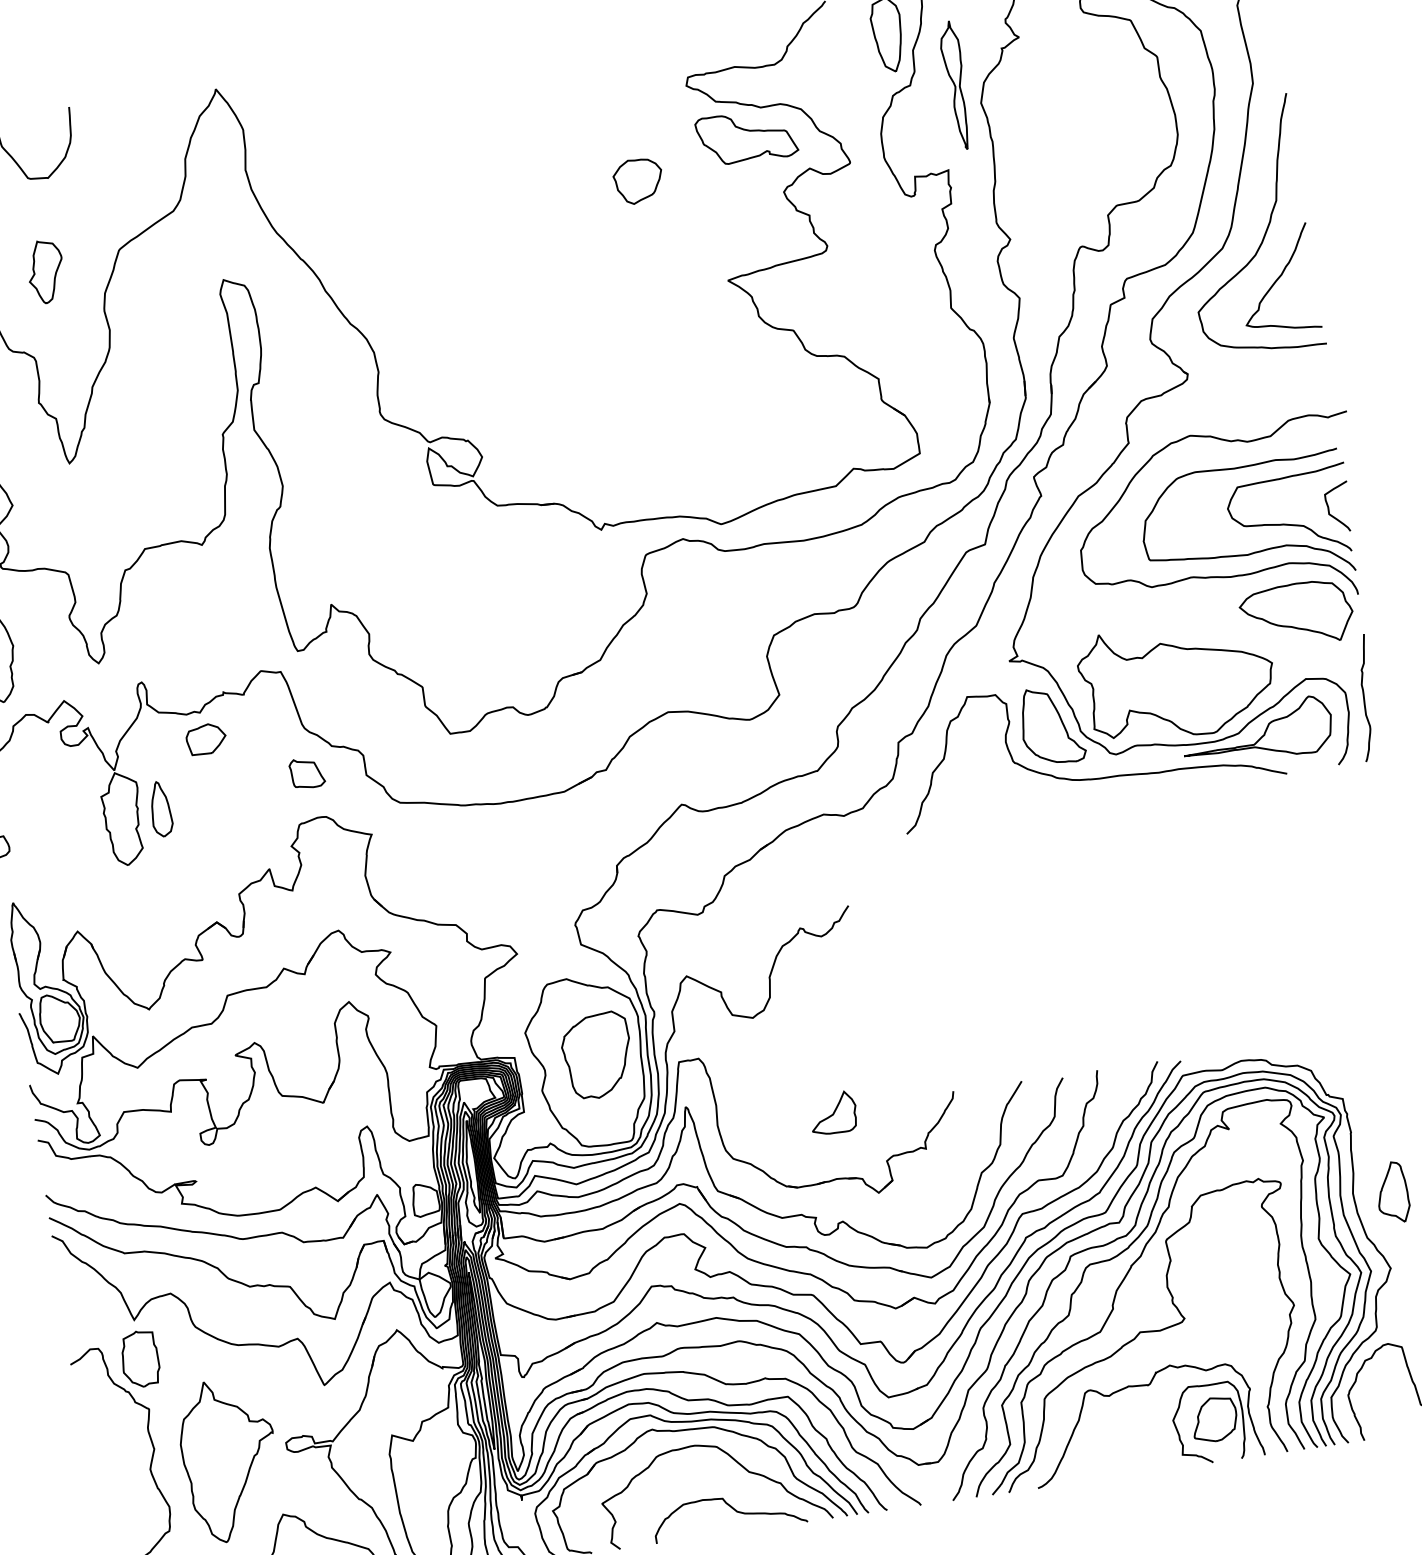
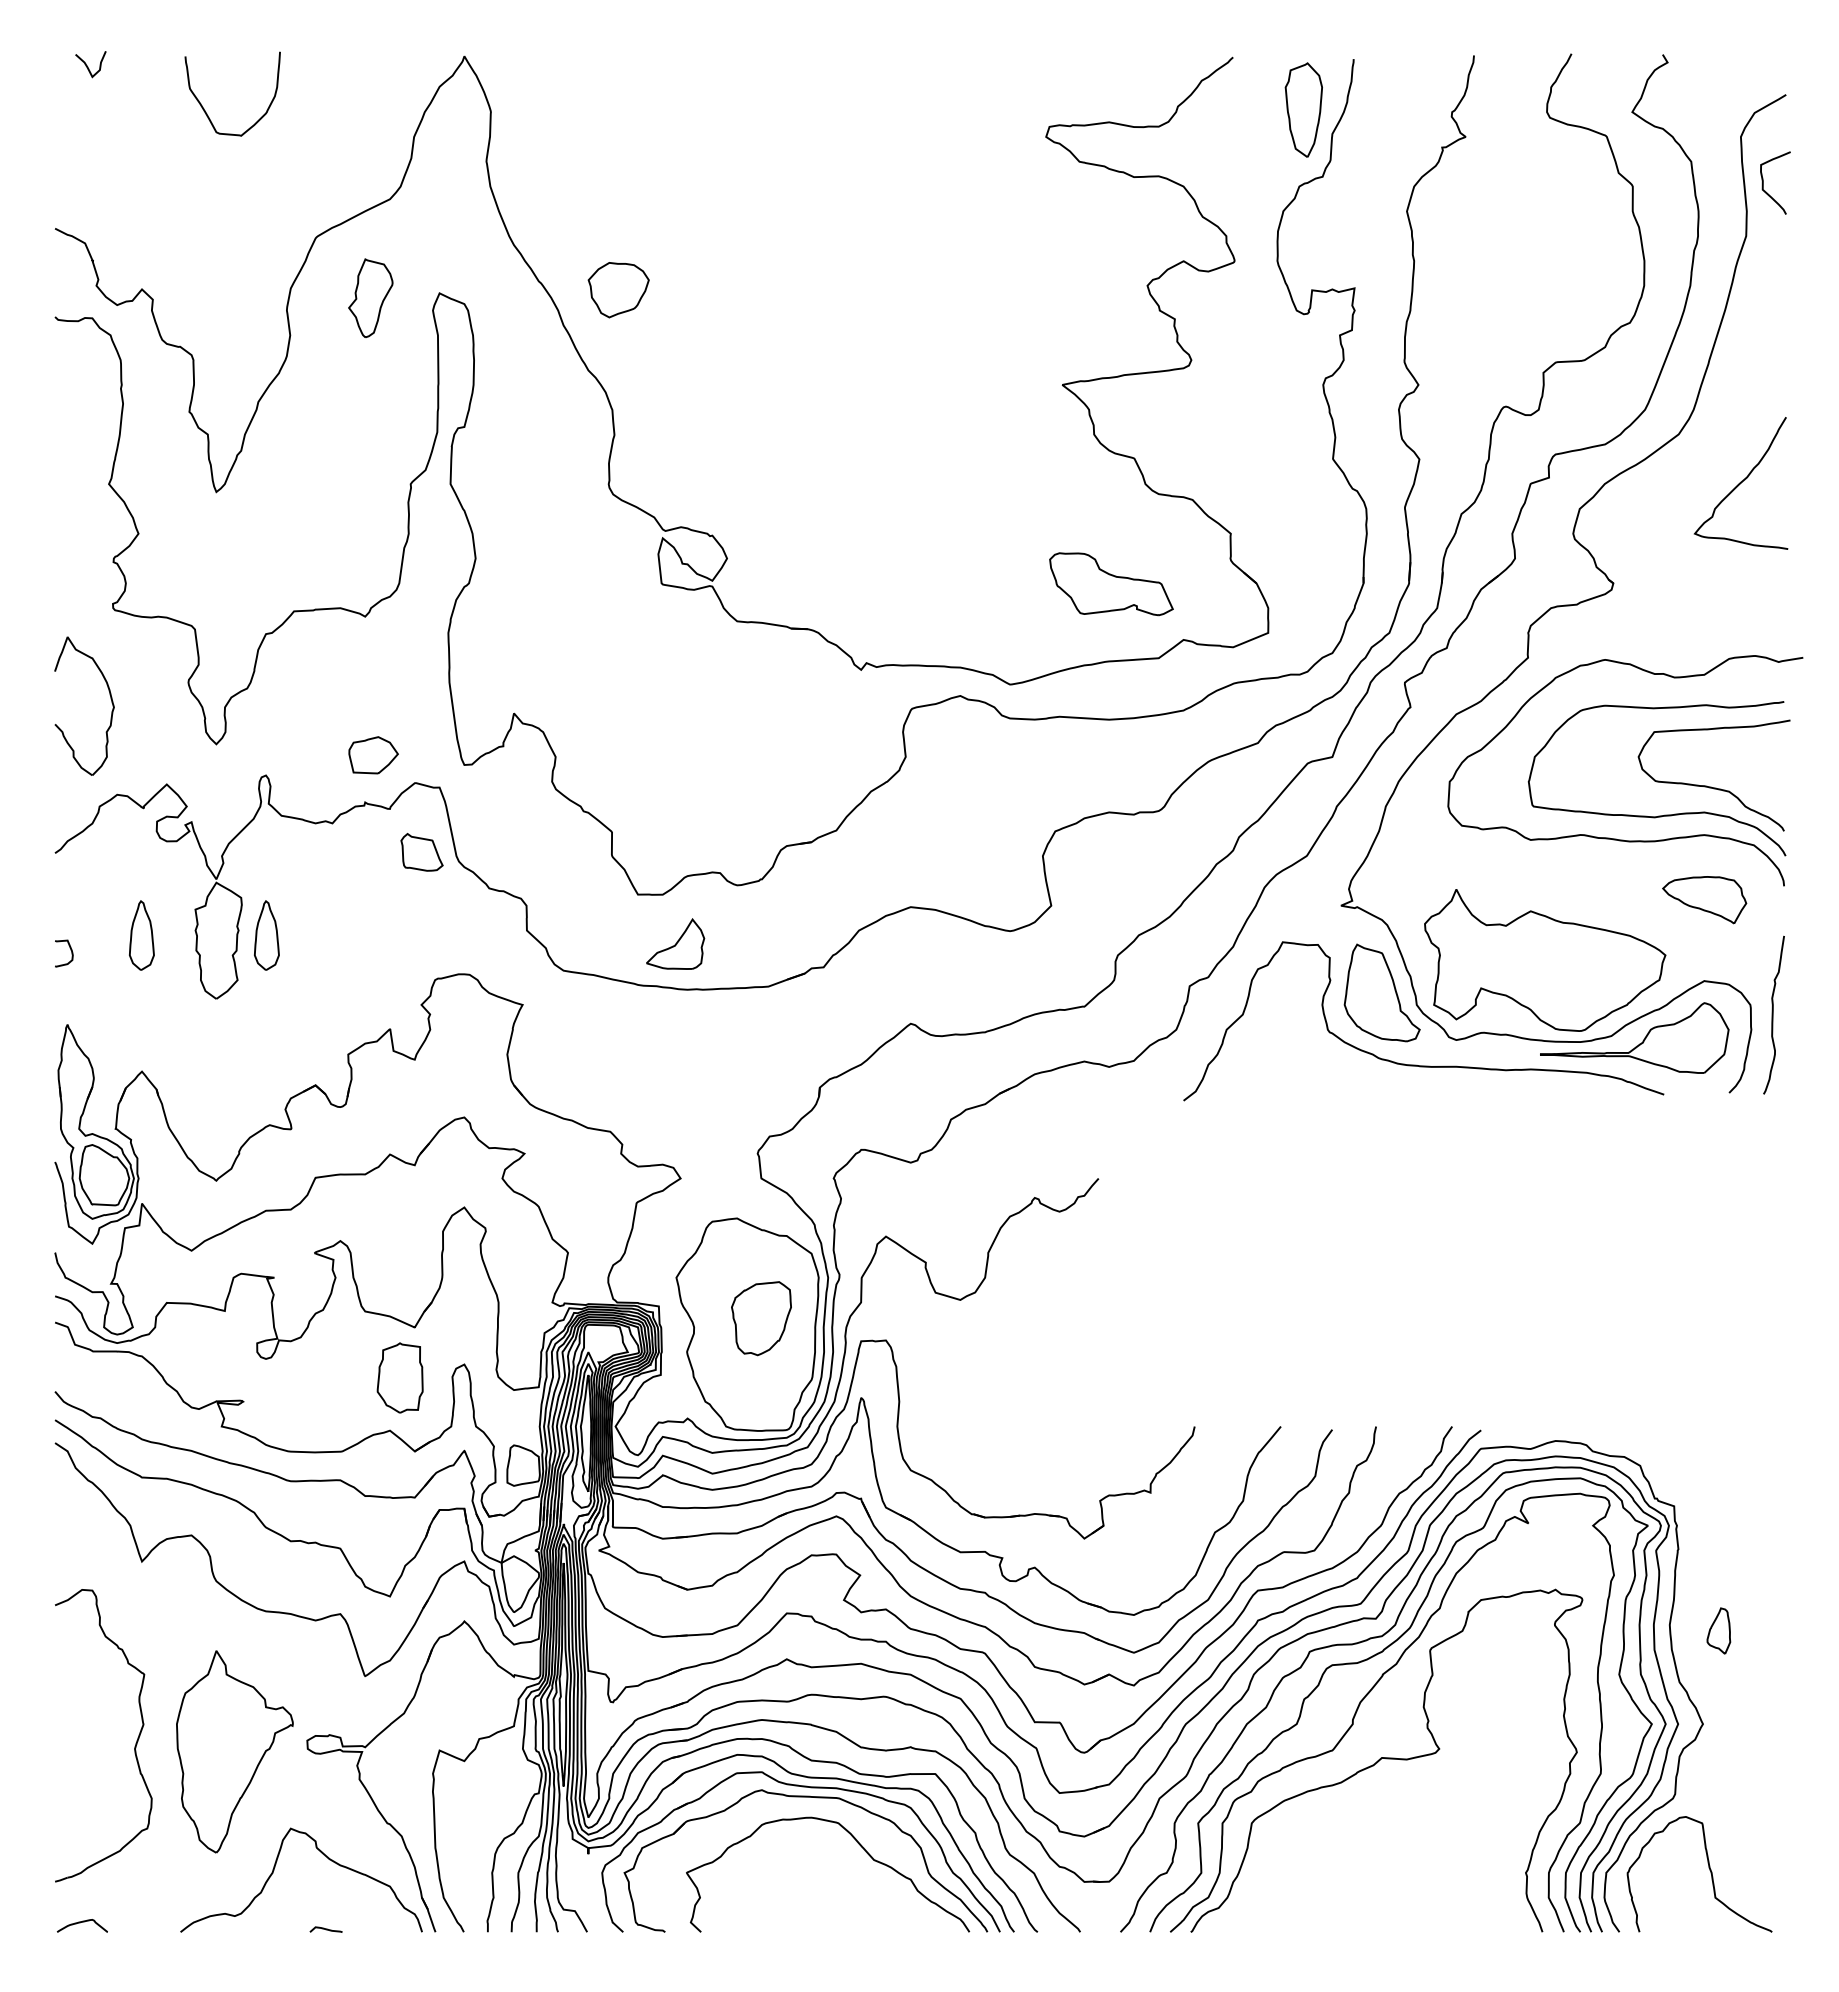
part: (955, 85) -> (1378, 184), removed
part: (746, 137) -> (1111, 584), moved
part: (638, 181) -> (618, 290), moved
curve: (1264, 233) -> (1733, 423), removed
part: (45, 271) -> (370, 297), moved
curve: (1328, 508) -> (1763, 182), moved
part: (1296, 614) -> (1704, 899), size x0.6
part: (206, 739) -> (373, 755), moved
part: (306, 773) -> (421, 852), moved
part: (61, 823) -> (141, 935), added
part: (597, 1055) -> (761, 1318), size x0.7
part: (833, 1112) -> (675, 943), moved
part: (1392, 1192) -> (1718, 1630), size x0.6
part: (139, 1358) -> (399, 1377), moved
part: (1172, 1419) -> (1406, 1871), removed
curve: (732, 1508) -> (846, 1902), removed

